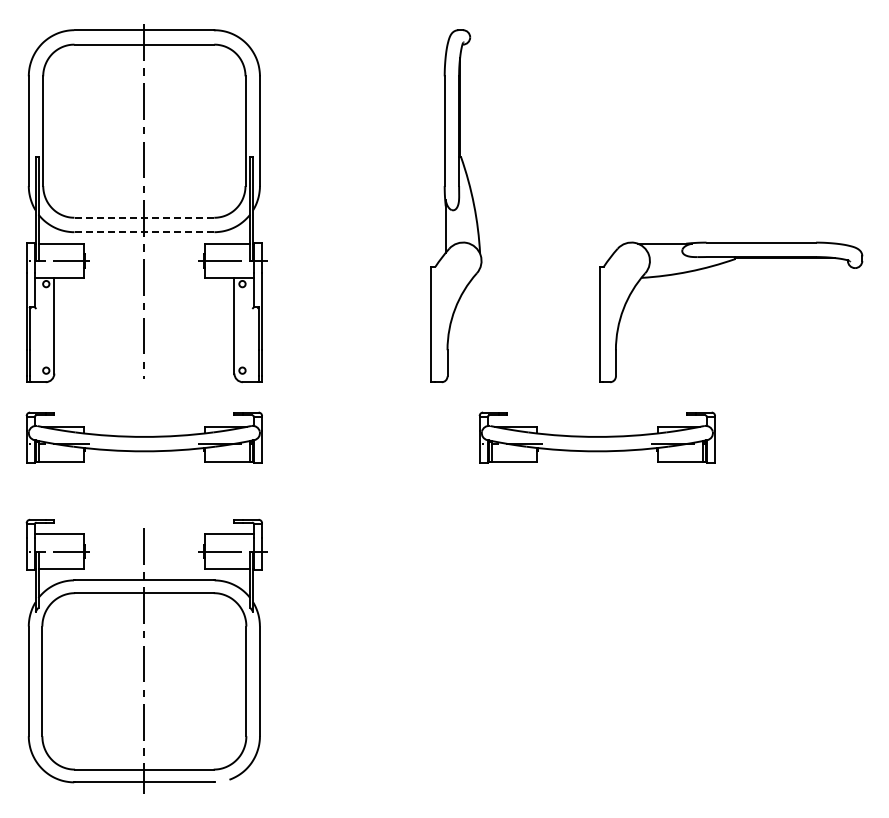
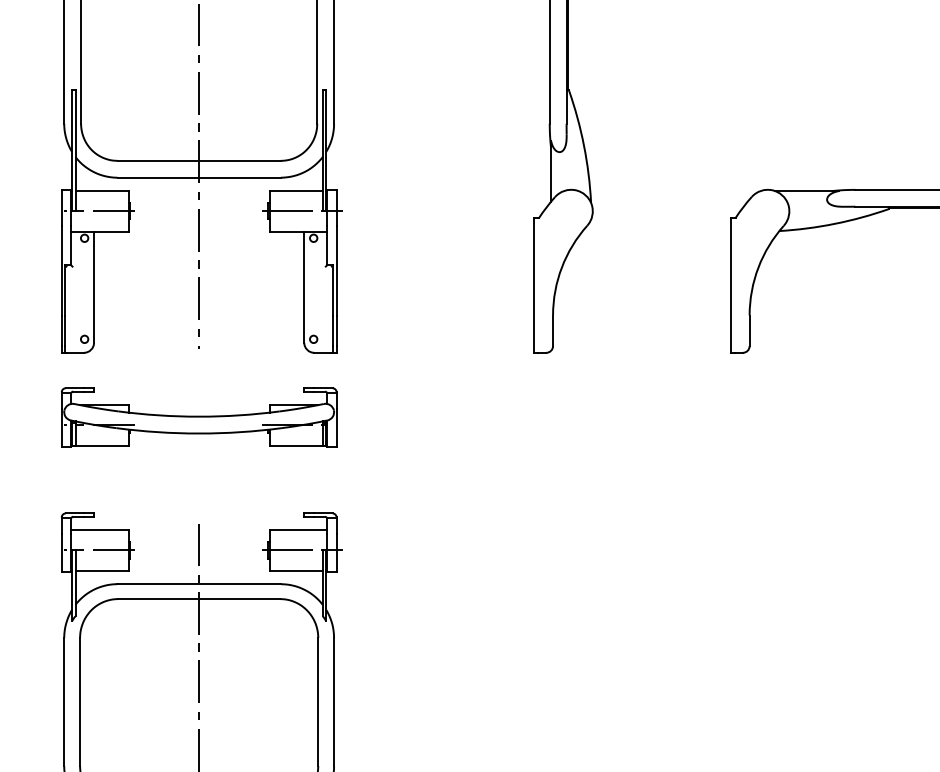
line: (144, 217) -> (199, 160), dashed -> solid
line: (144, 232) -> (199, 178), dashed -> solid
part: (596, 437) -> (726, 417), removed

